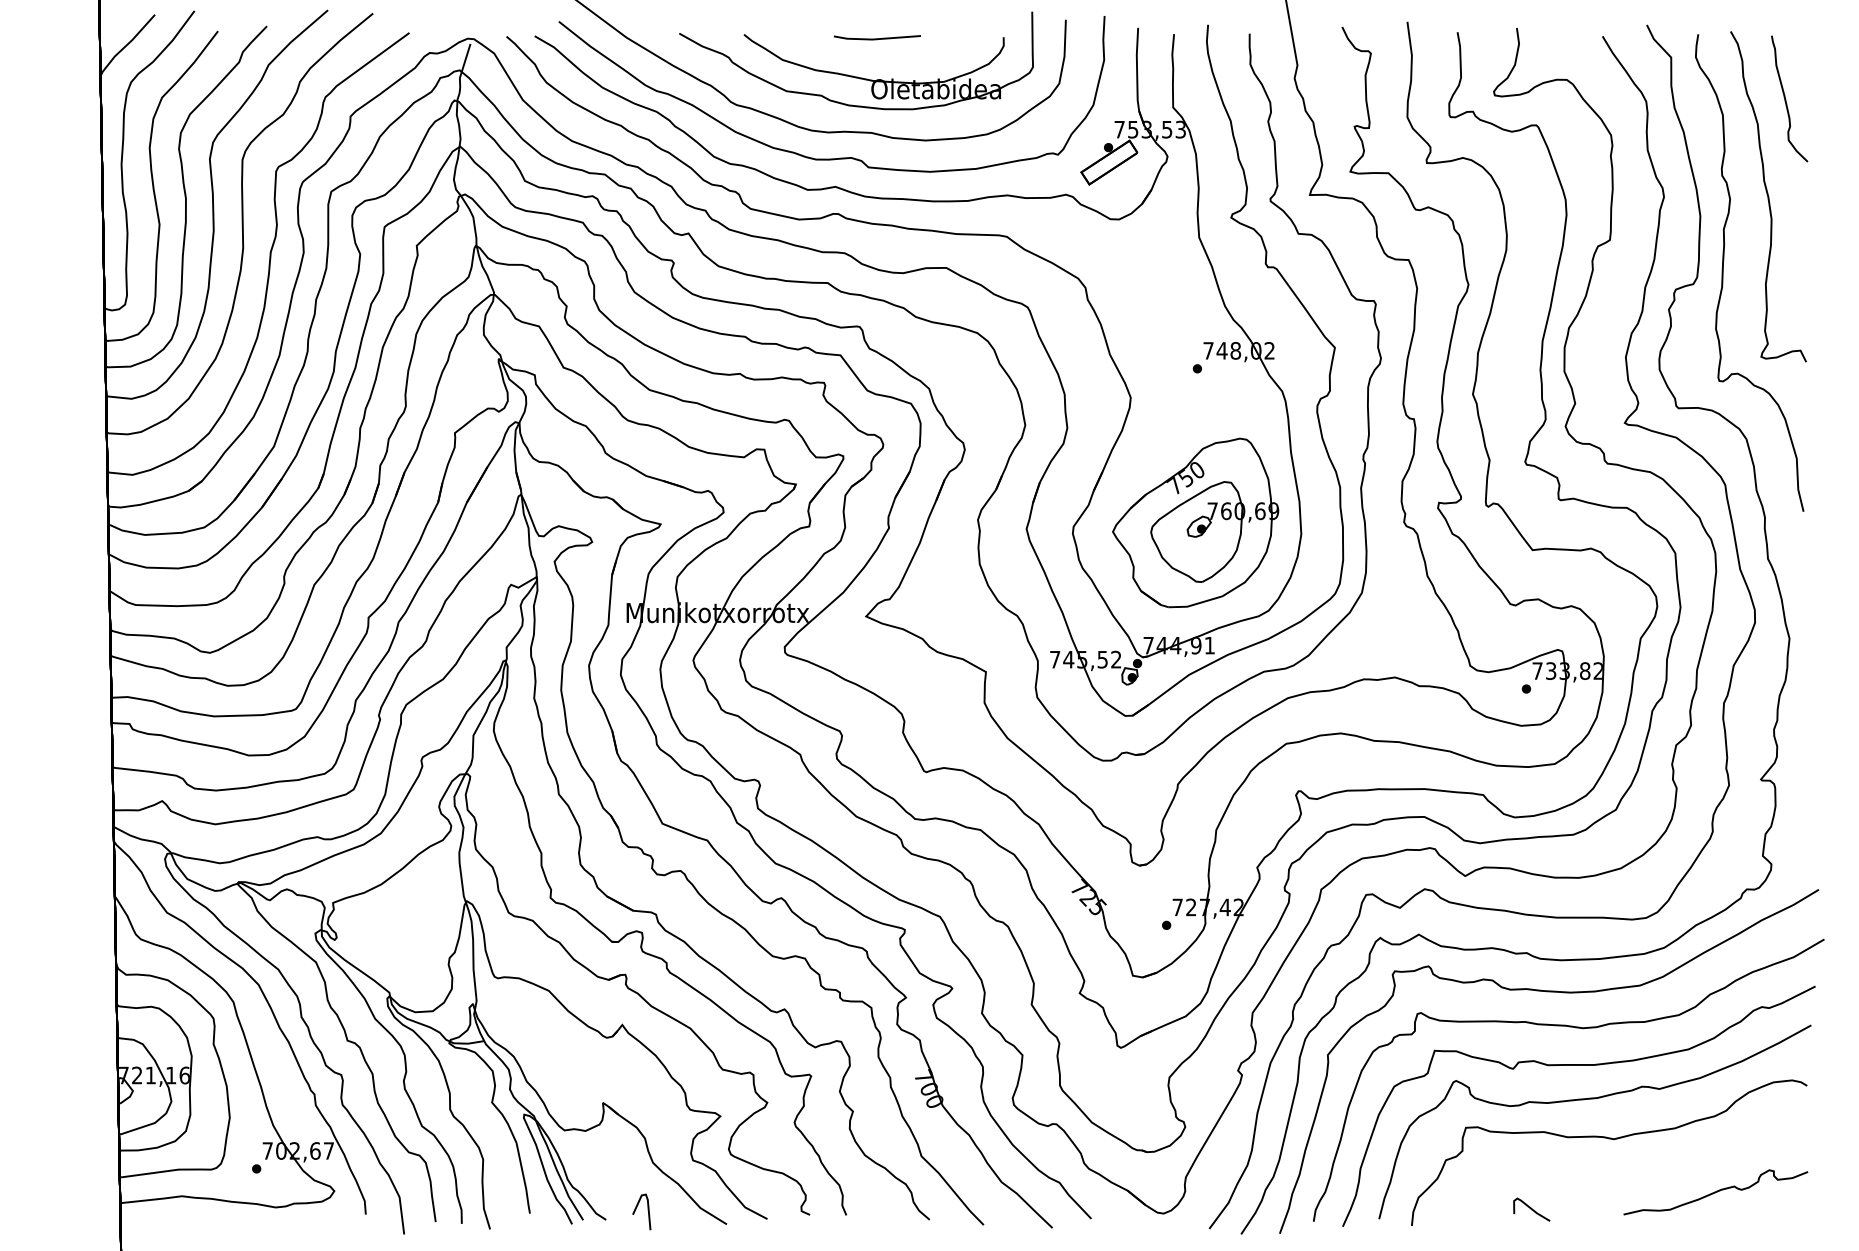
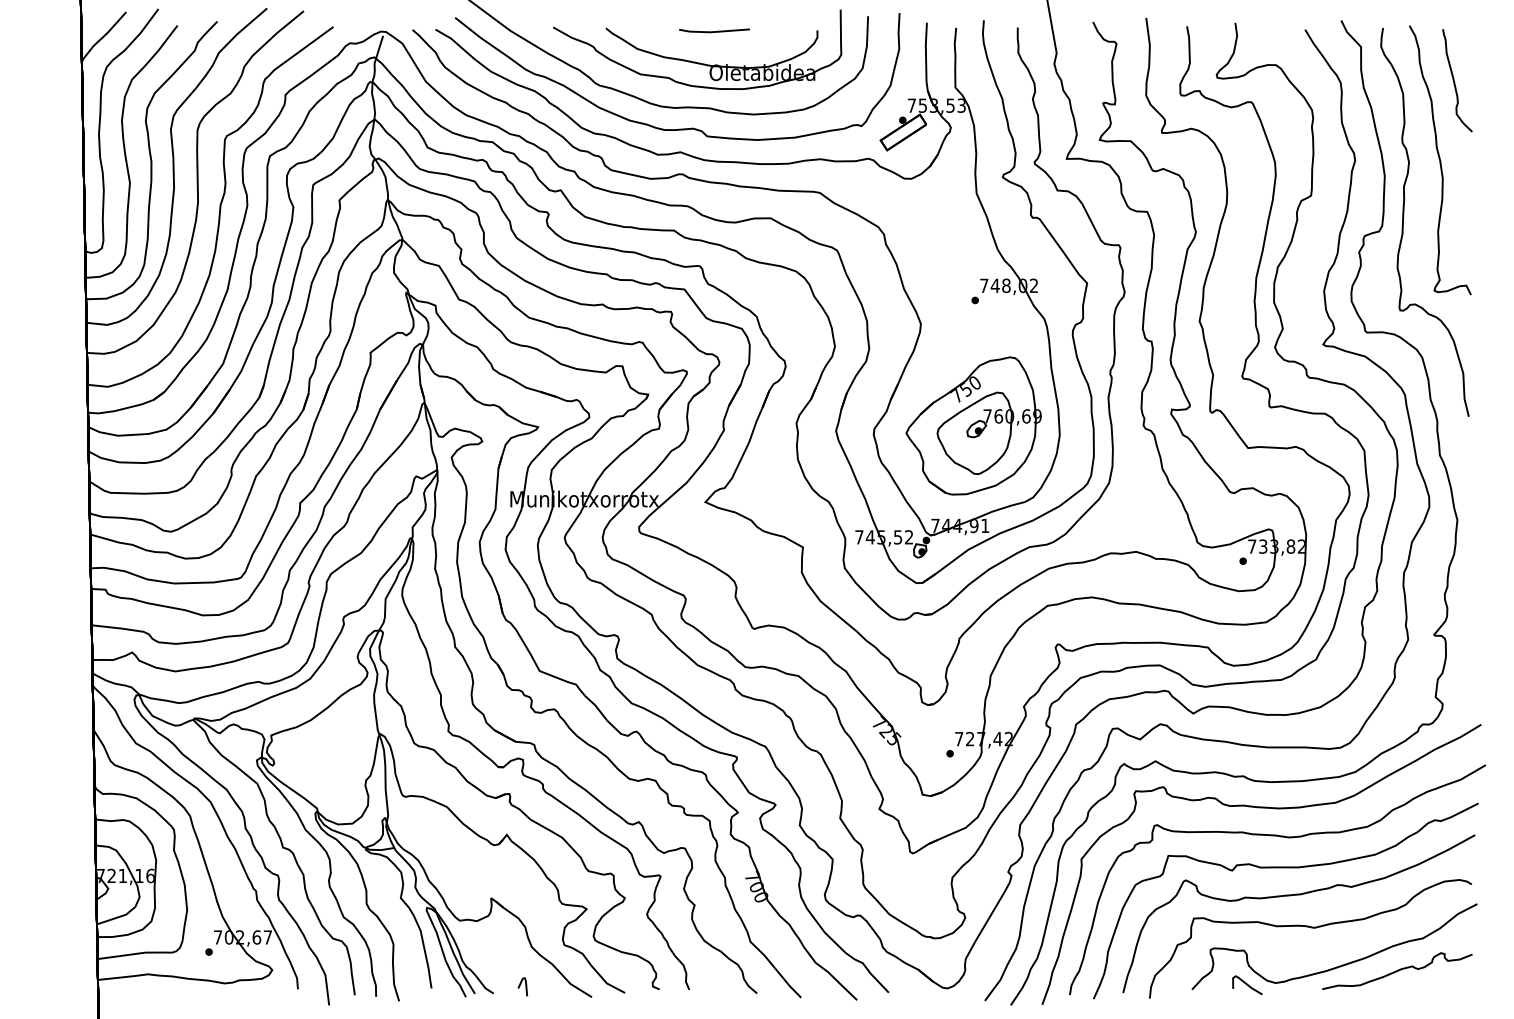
part: (1644, 1185) -> (1339, 965), added
part: (641, 1211) -> (522, 986), size x0.62

